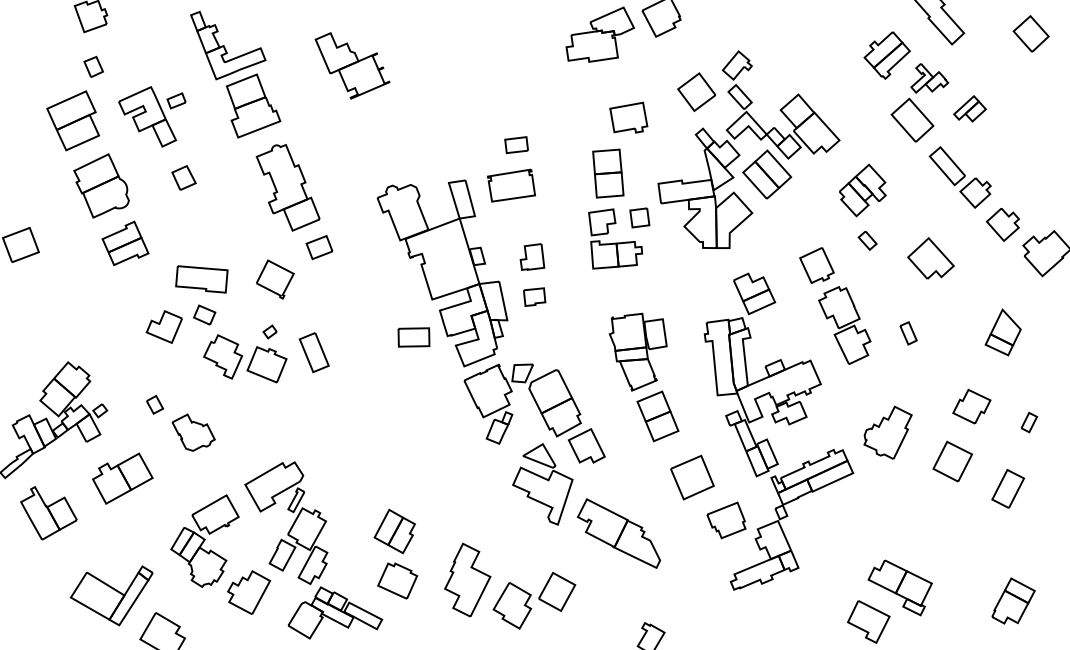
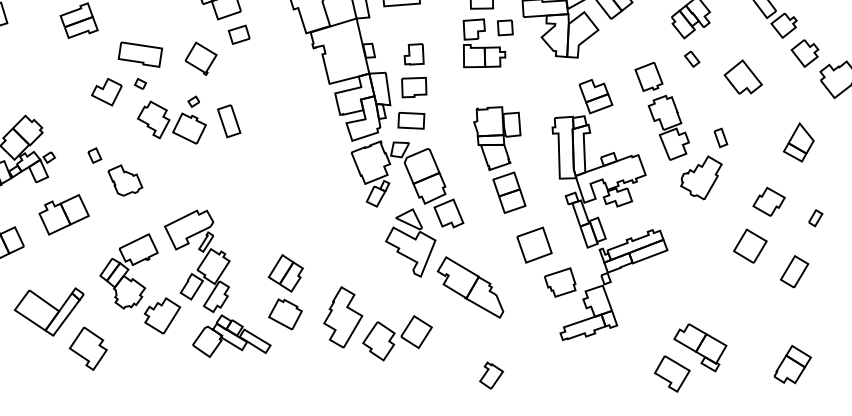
part: (534, 296) -> (414, 86), size x1.43
part: (203, 314) -> (139, 83), size x0.62
part: (413, 337) -> (410, 120), moved
part: (887, 432) -> (700, 177), moved

